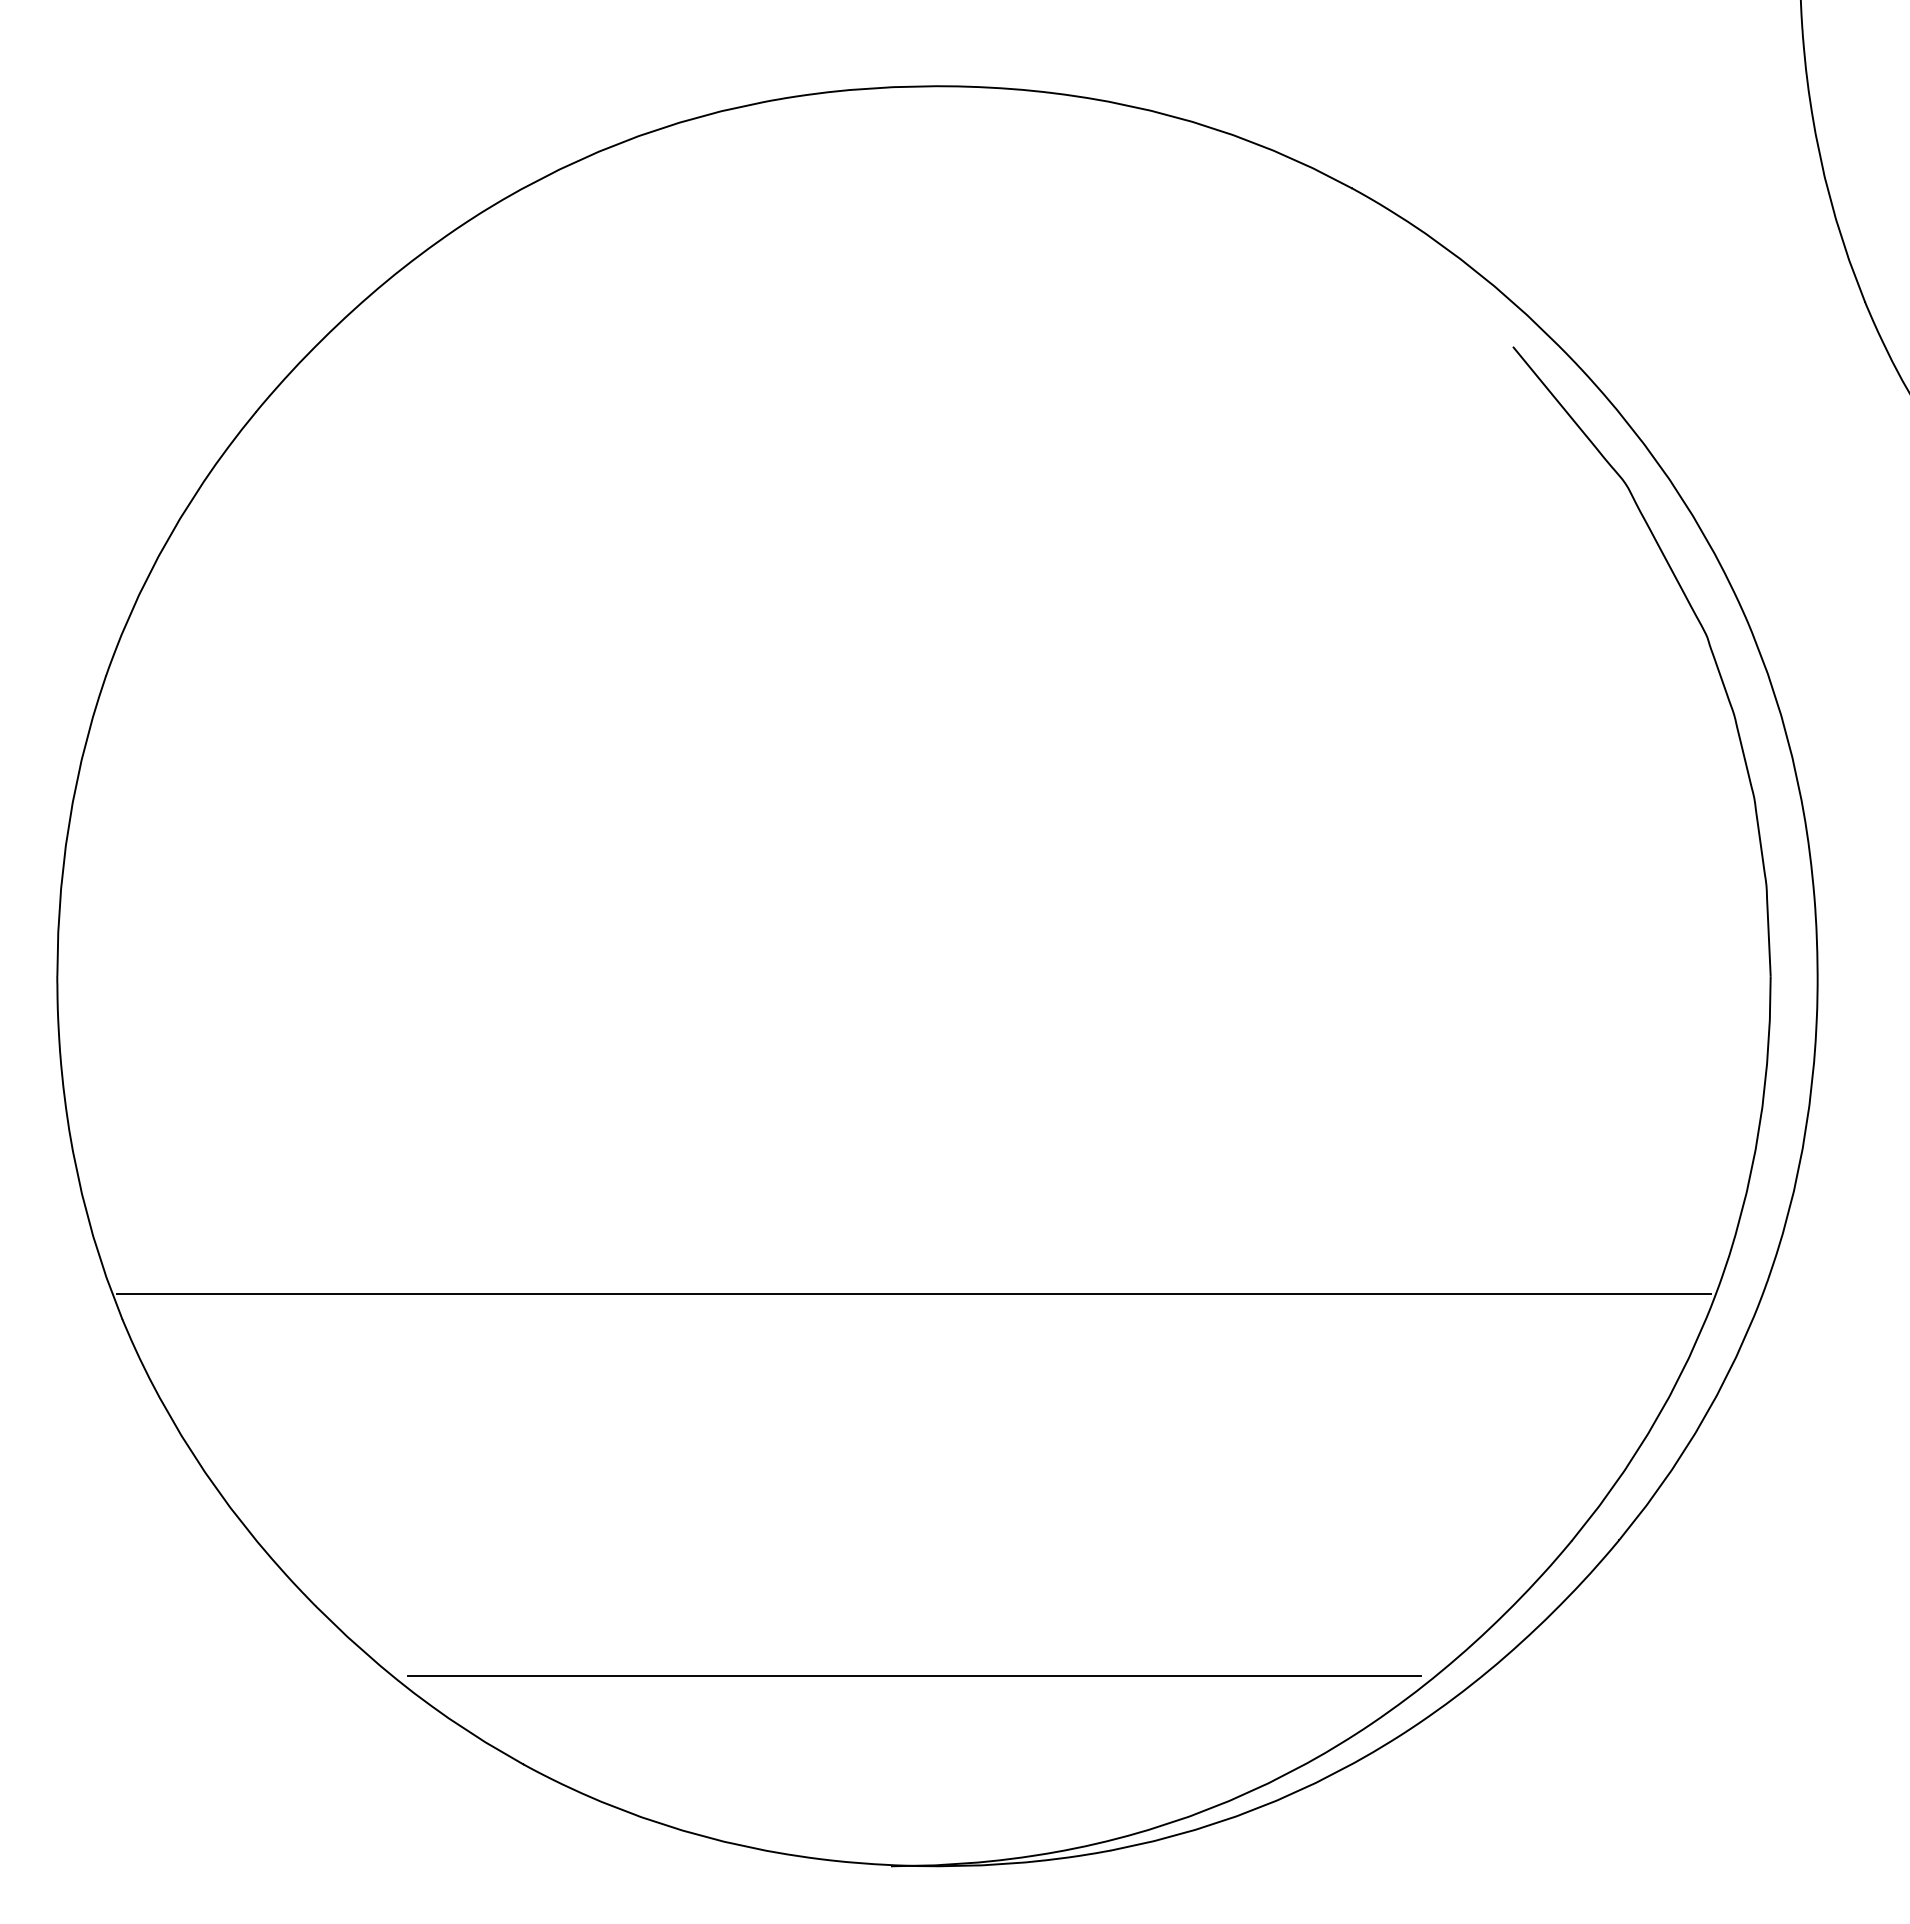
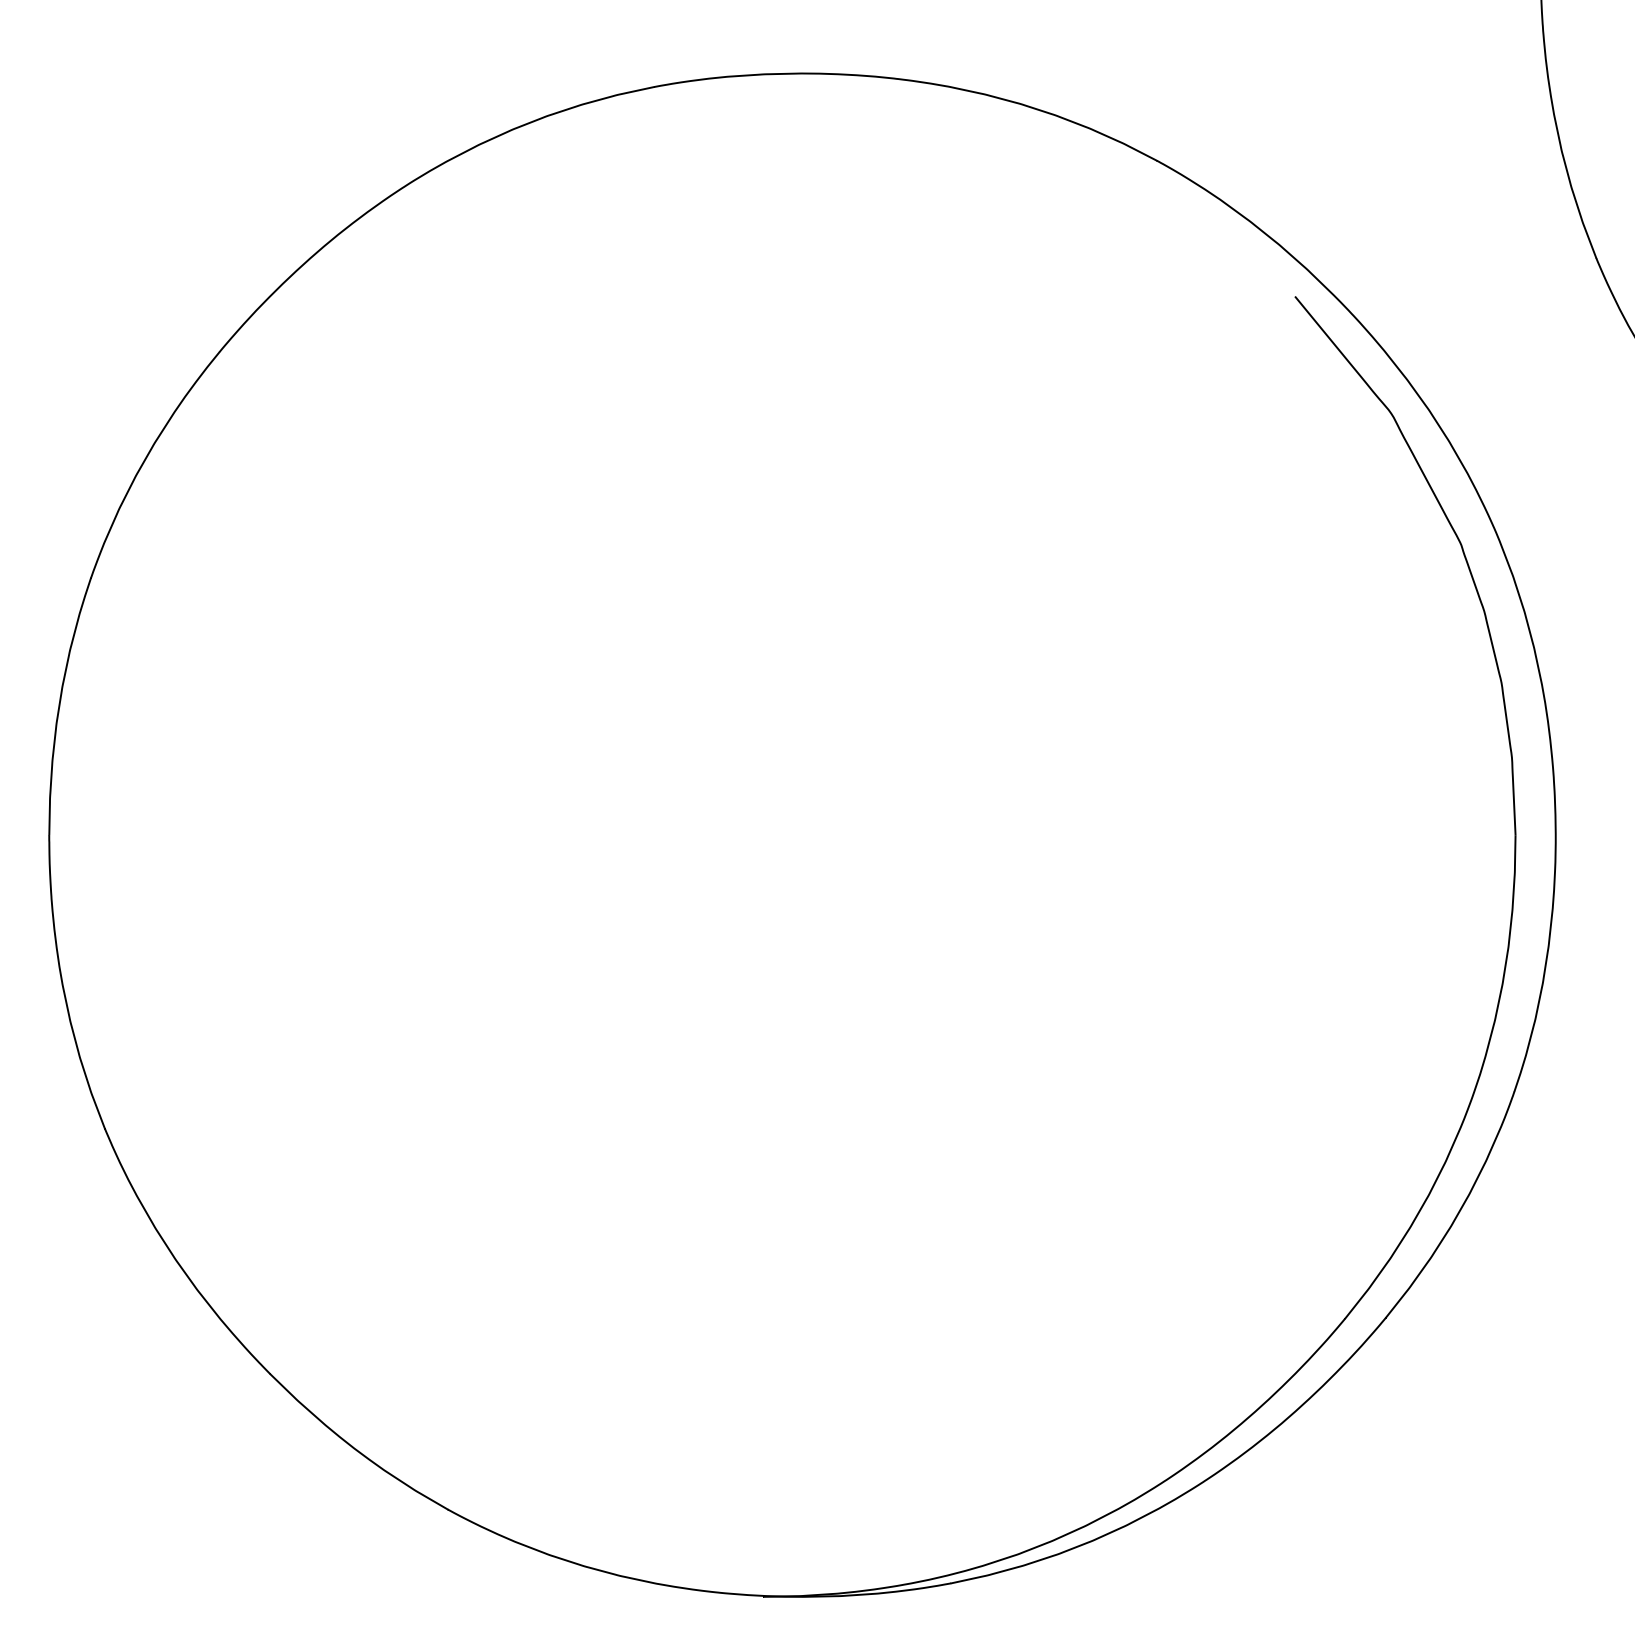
line: (914, 1294) -> (782, 1107), removed
line: (914, 1675) -> (782, 1433), removed

